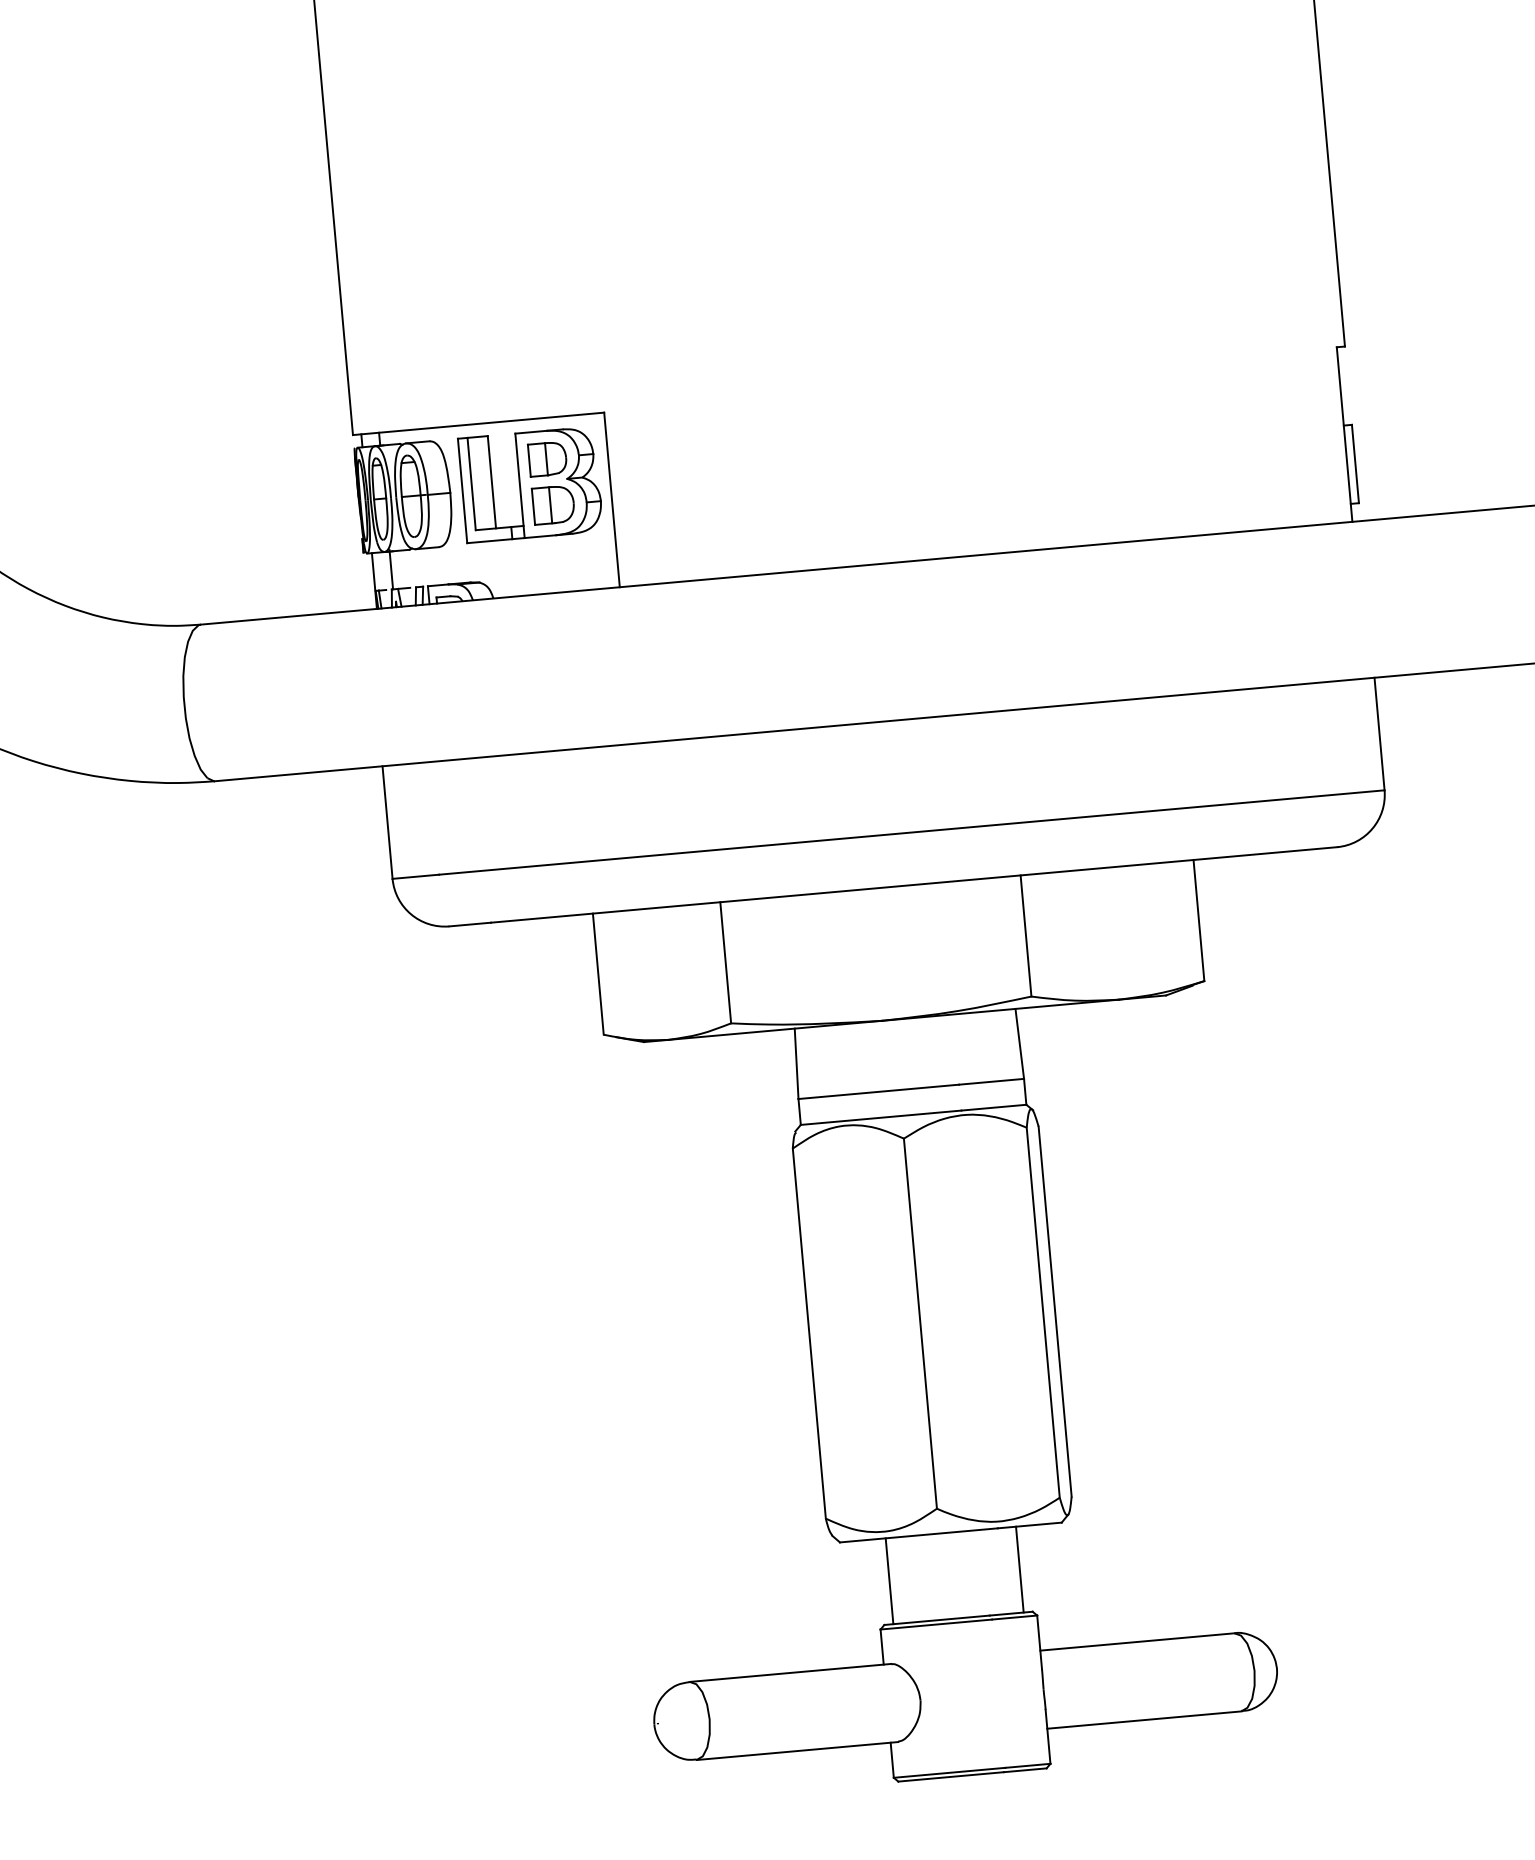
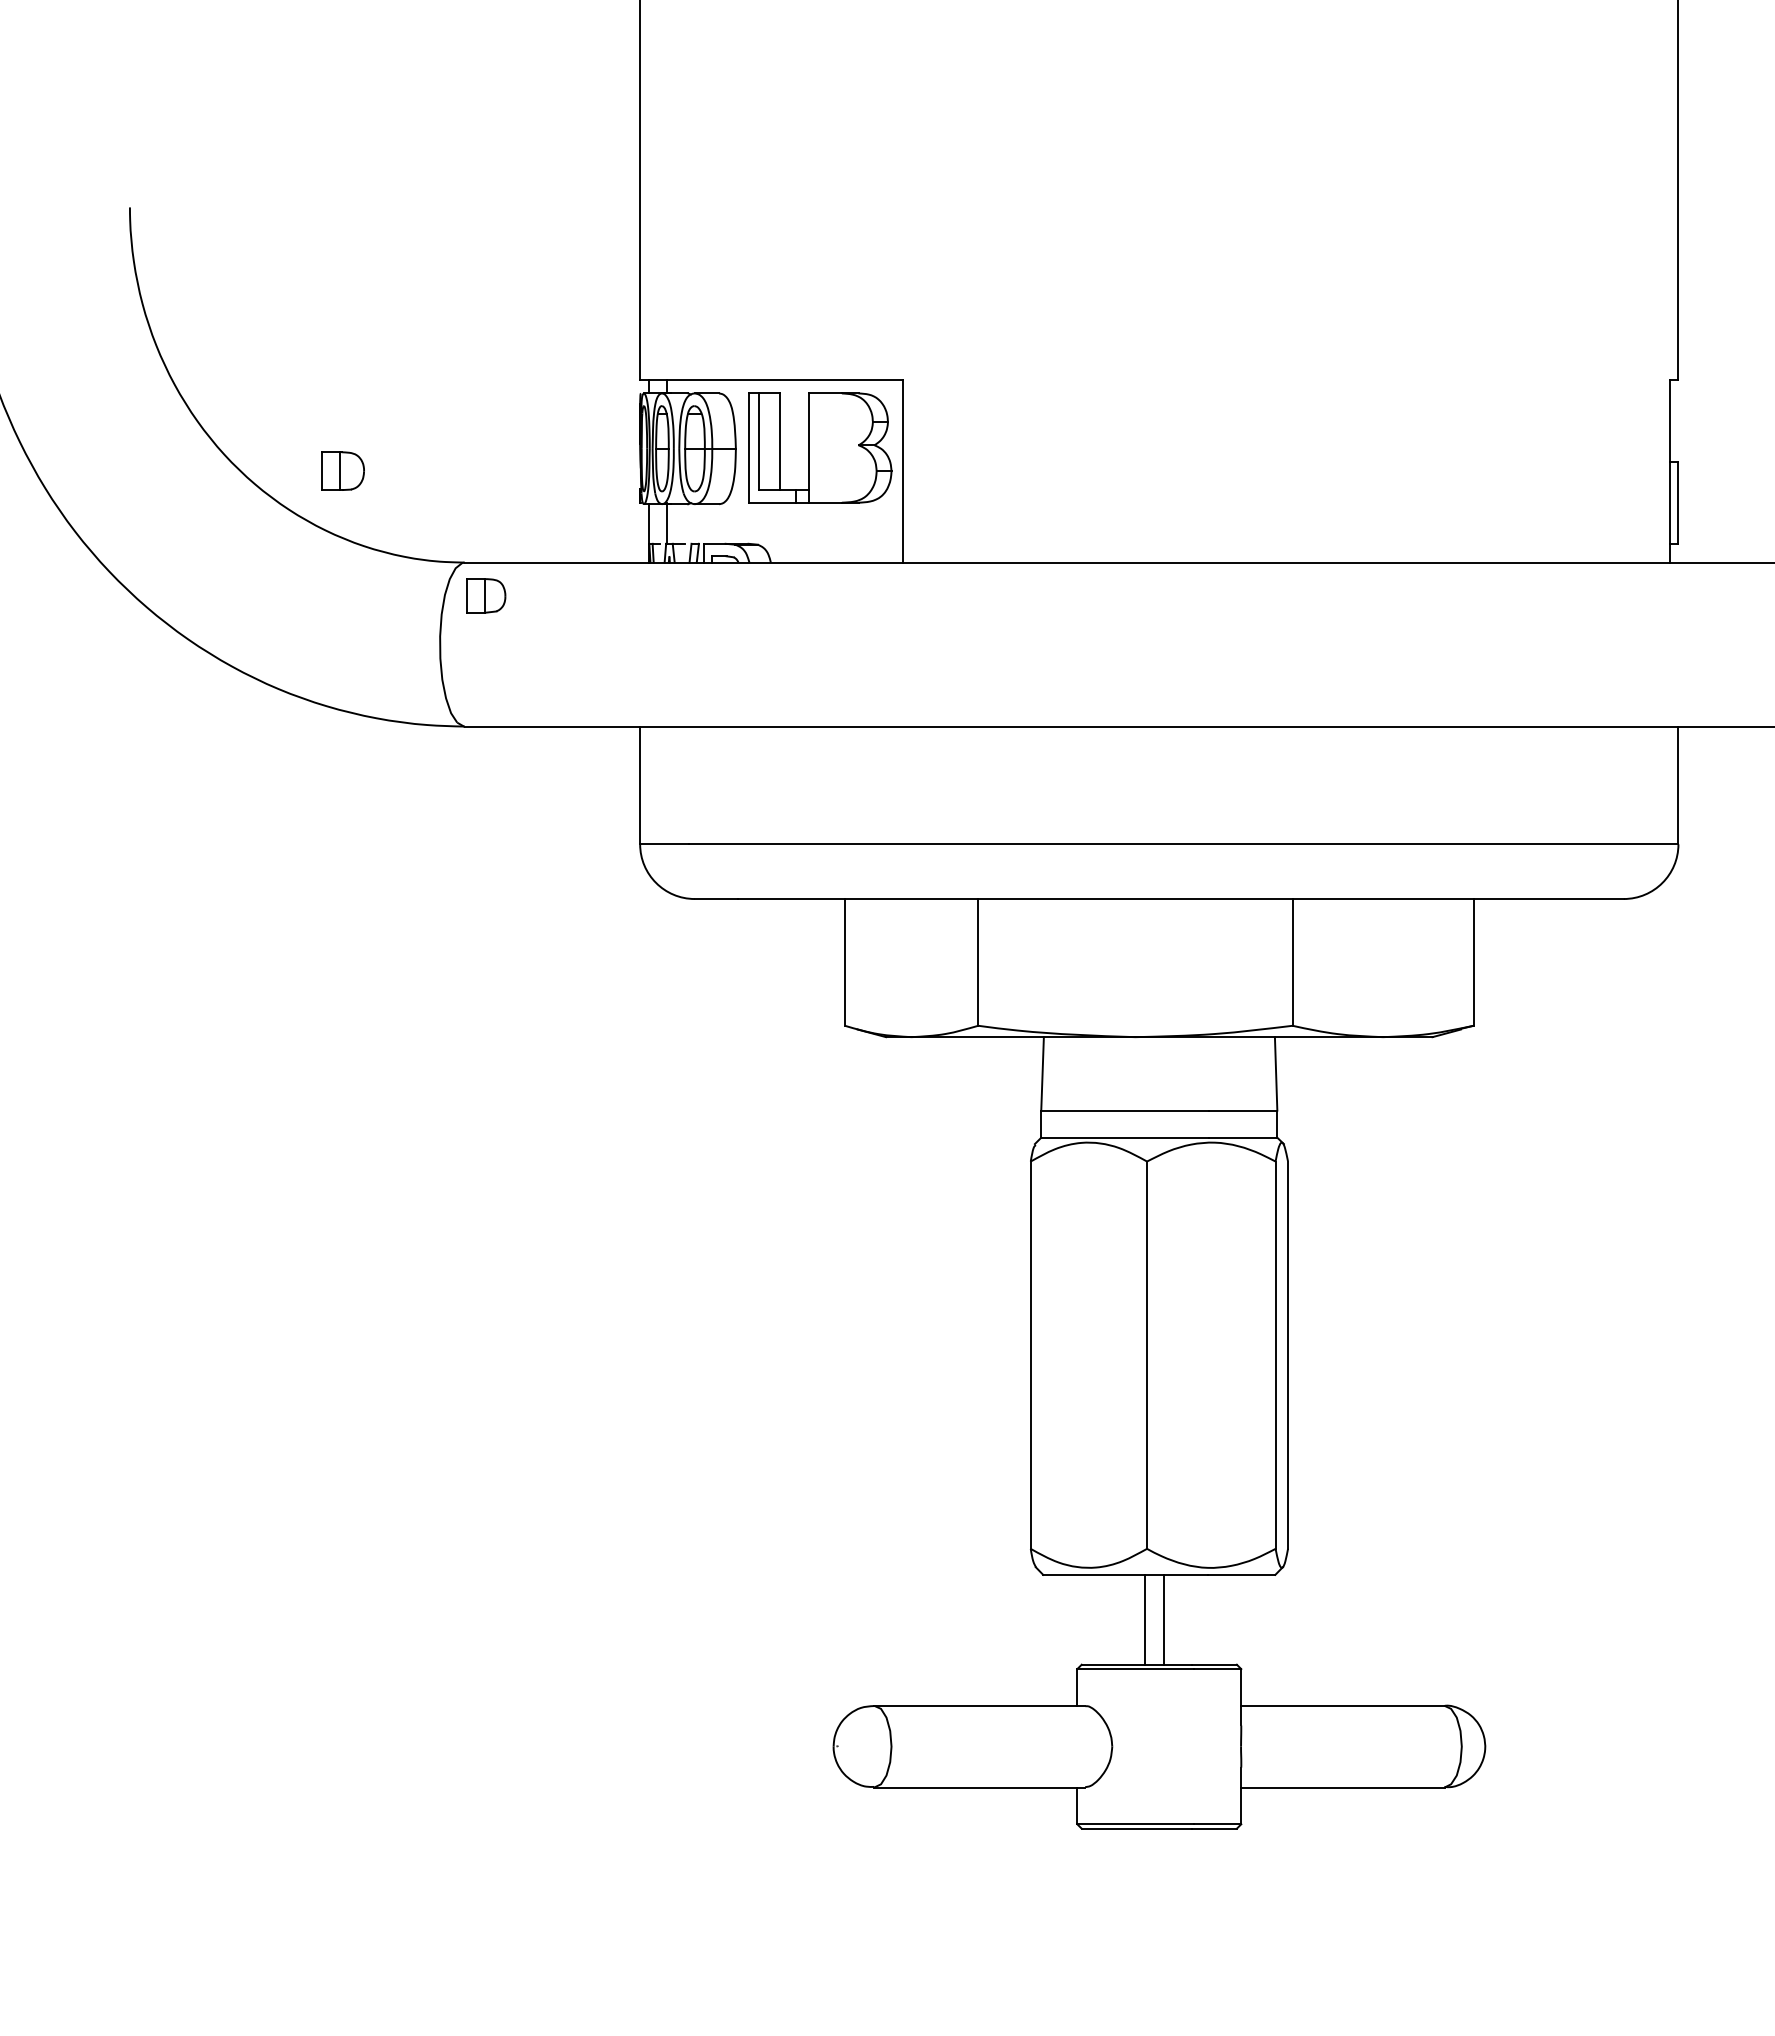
part: (548, 458) -> (486, 595), moved
part: (553, 504) -> (342, 470), moved
line: (1019, 1569) -> (1144, 1619), moved
line: (889, 1580) -> (1164, 1619), moved

